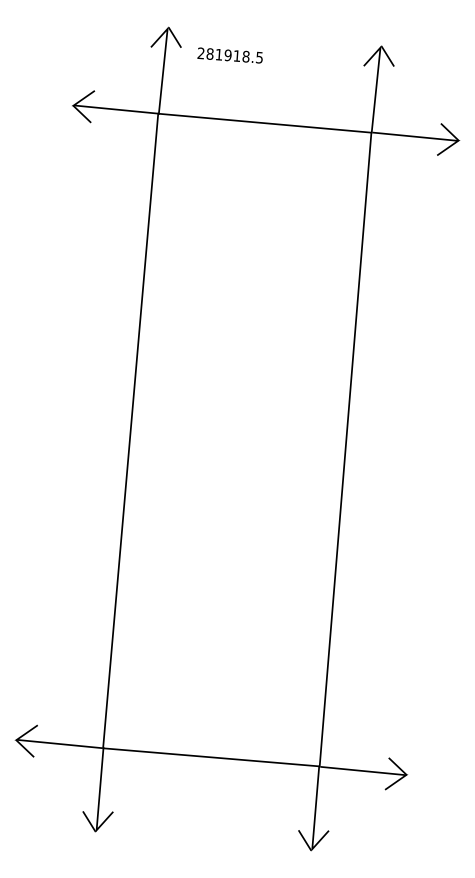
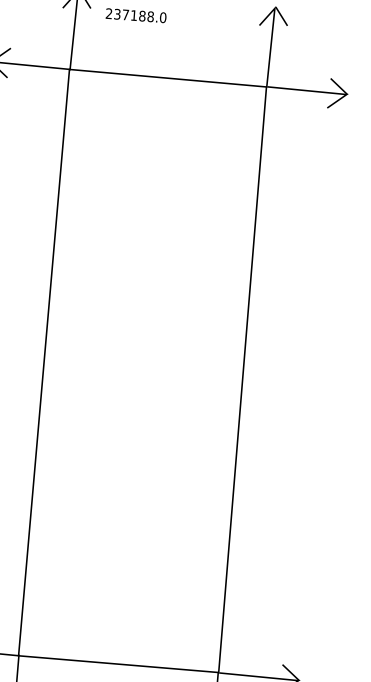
text: (234, 55) -> (139, 15), 281918.5 -> 237188.0

